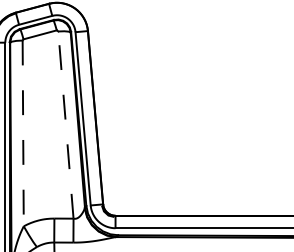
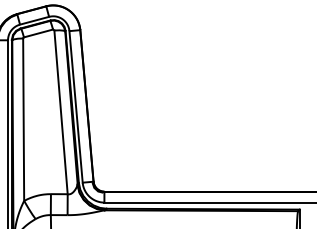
line: (66, 124) -> (61, 111), dashed -> solid
line: (23, 134) -> (23, 120), dashed -> solid

